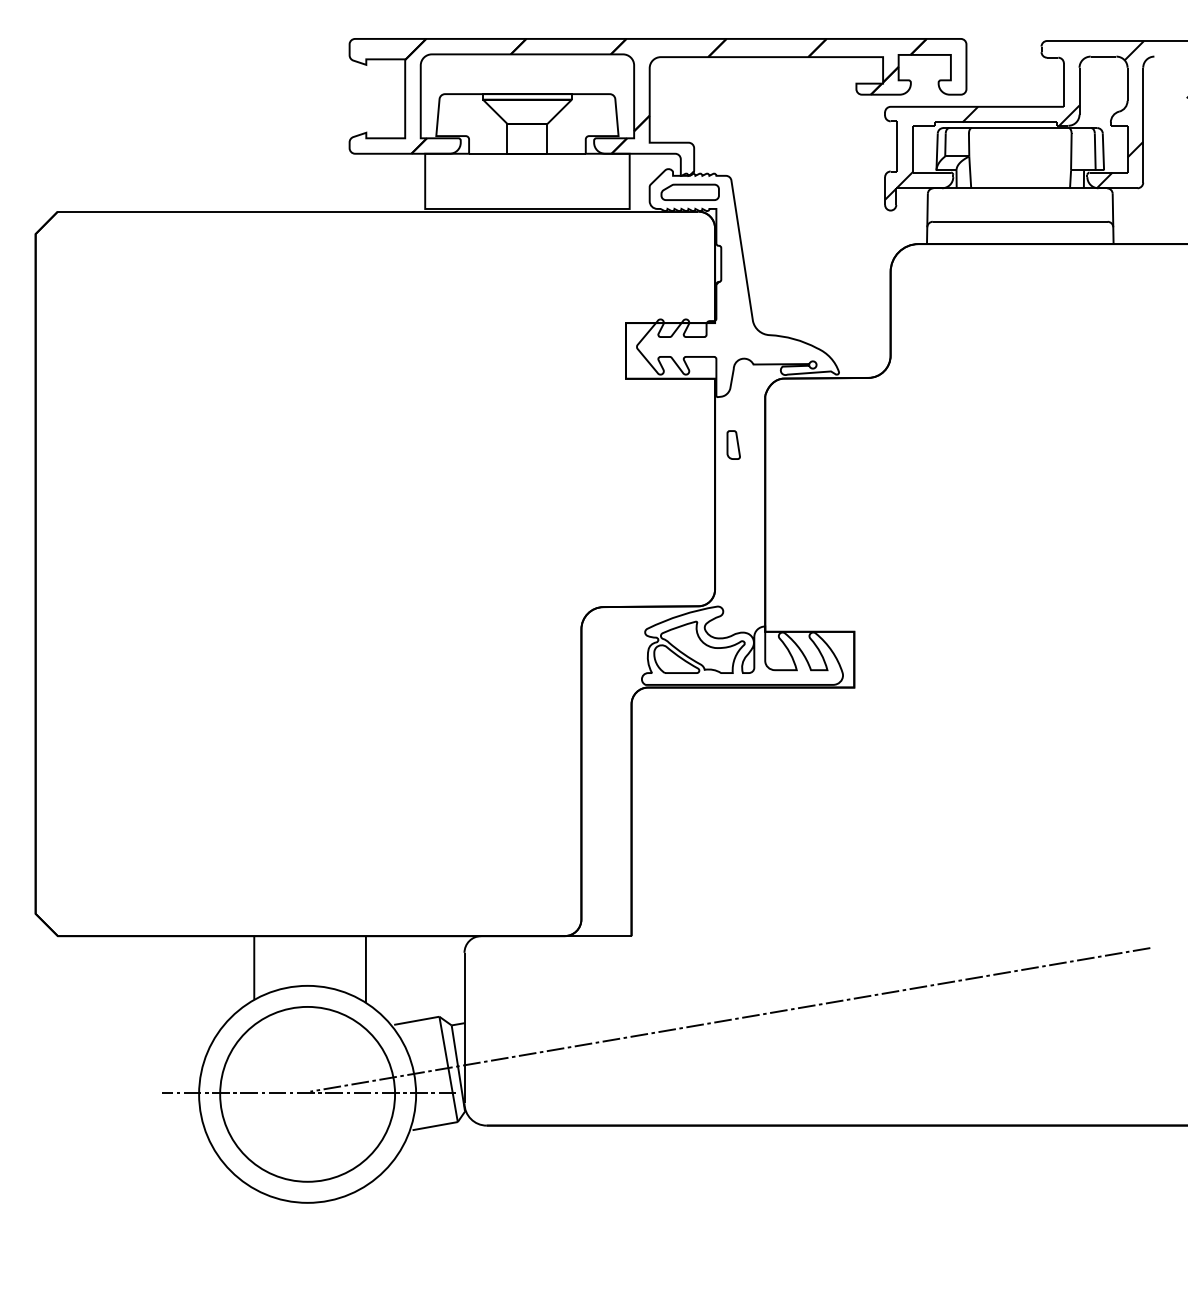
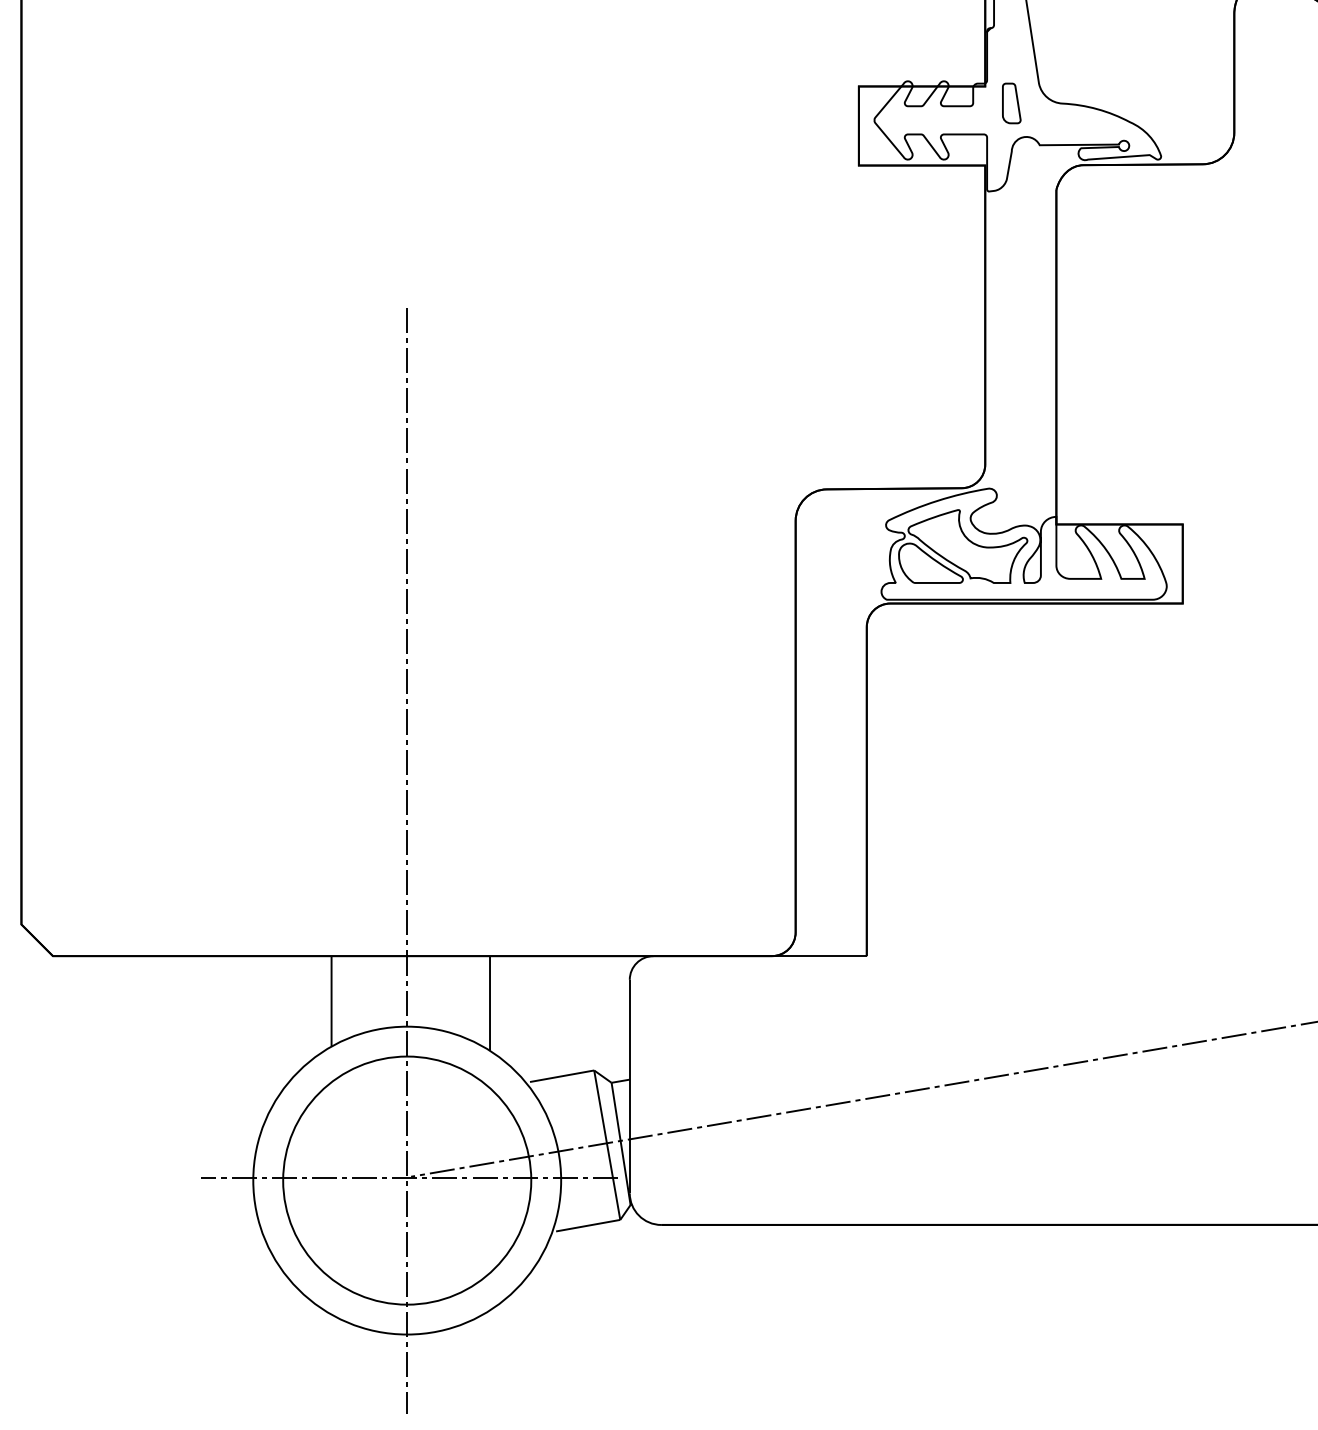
part: (733, 444) -> (1011, 102), moved
line: (307, 869) -> (407, 861), added

